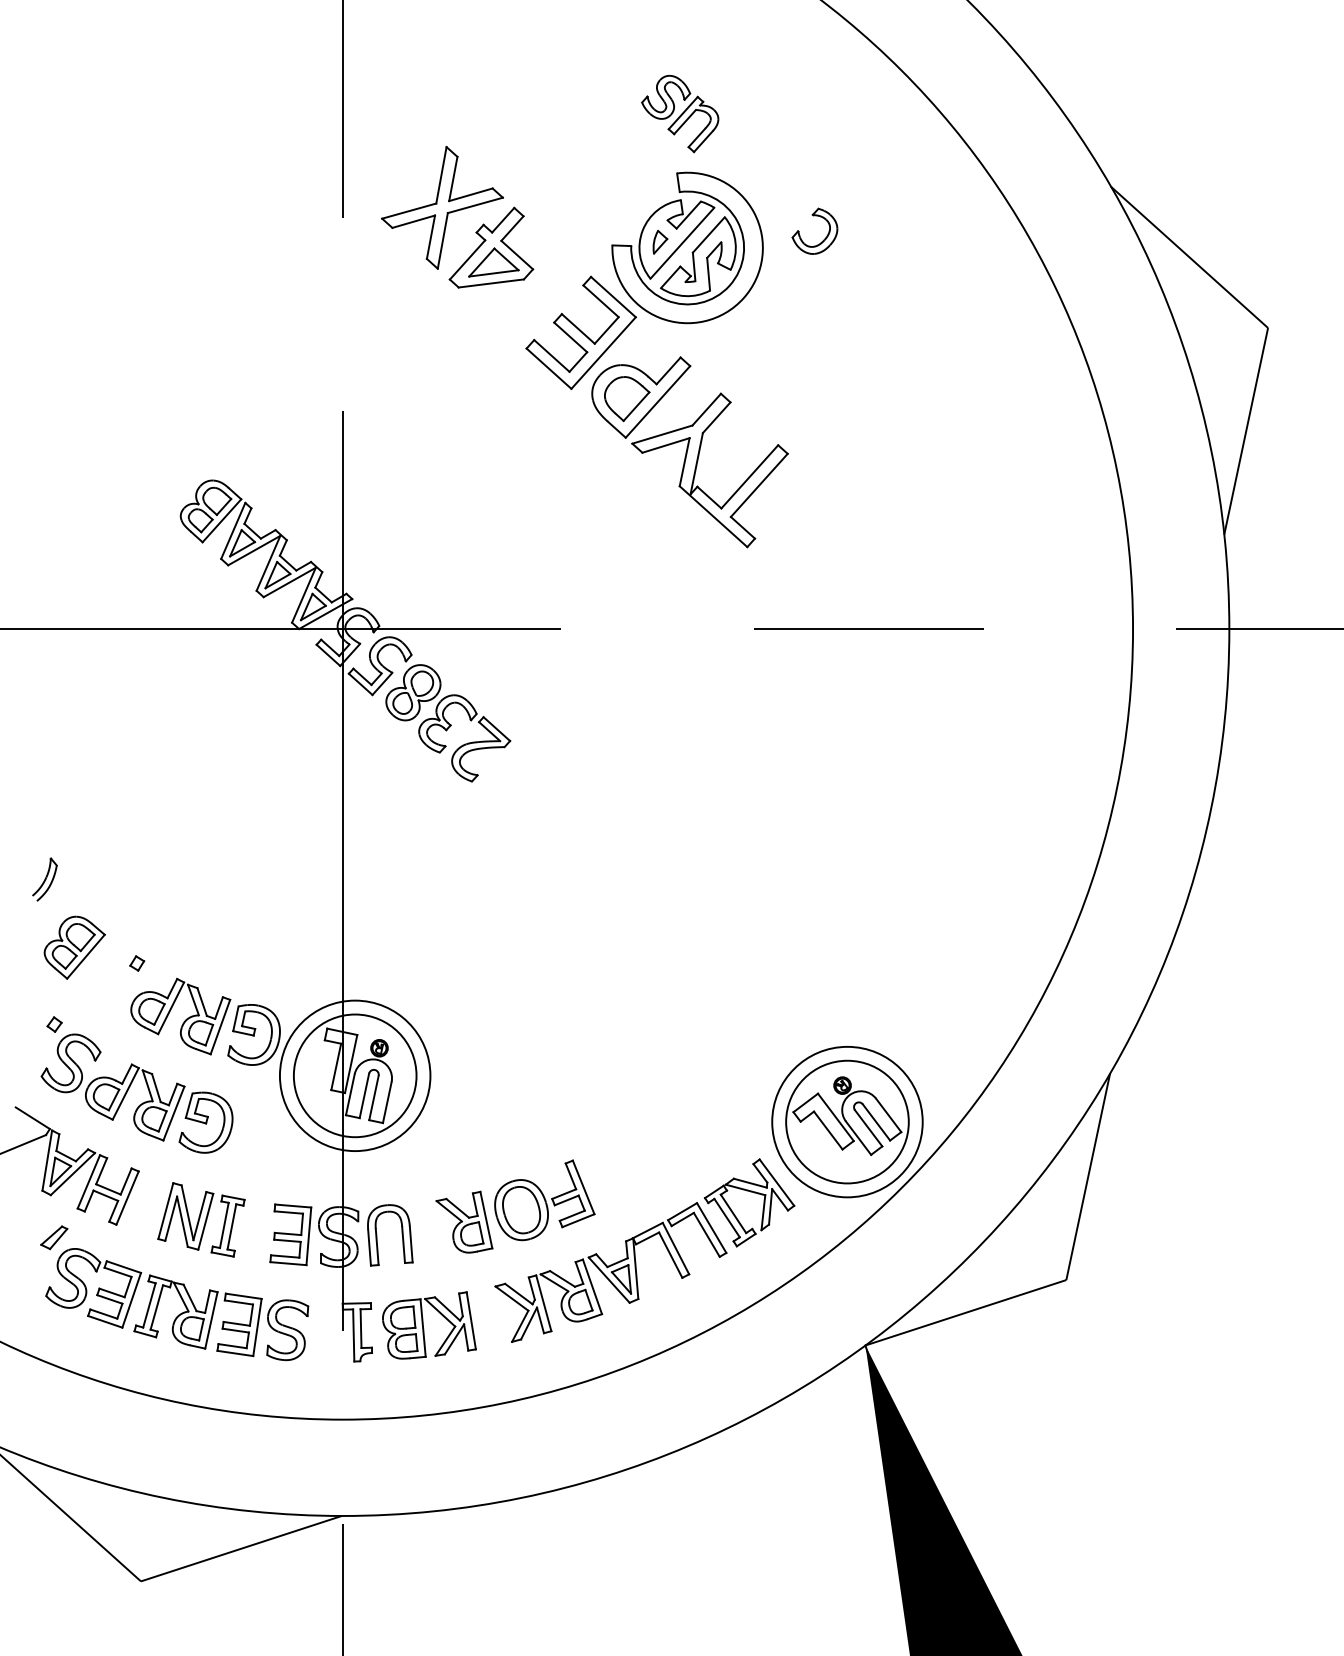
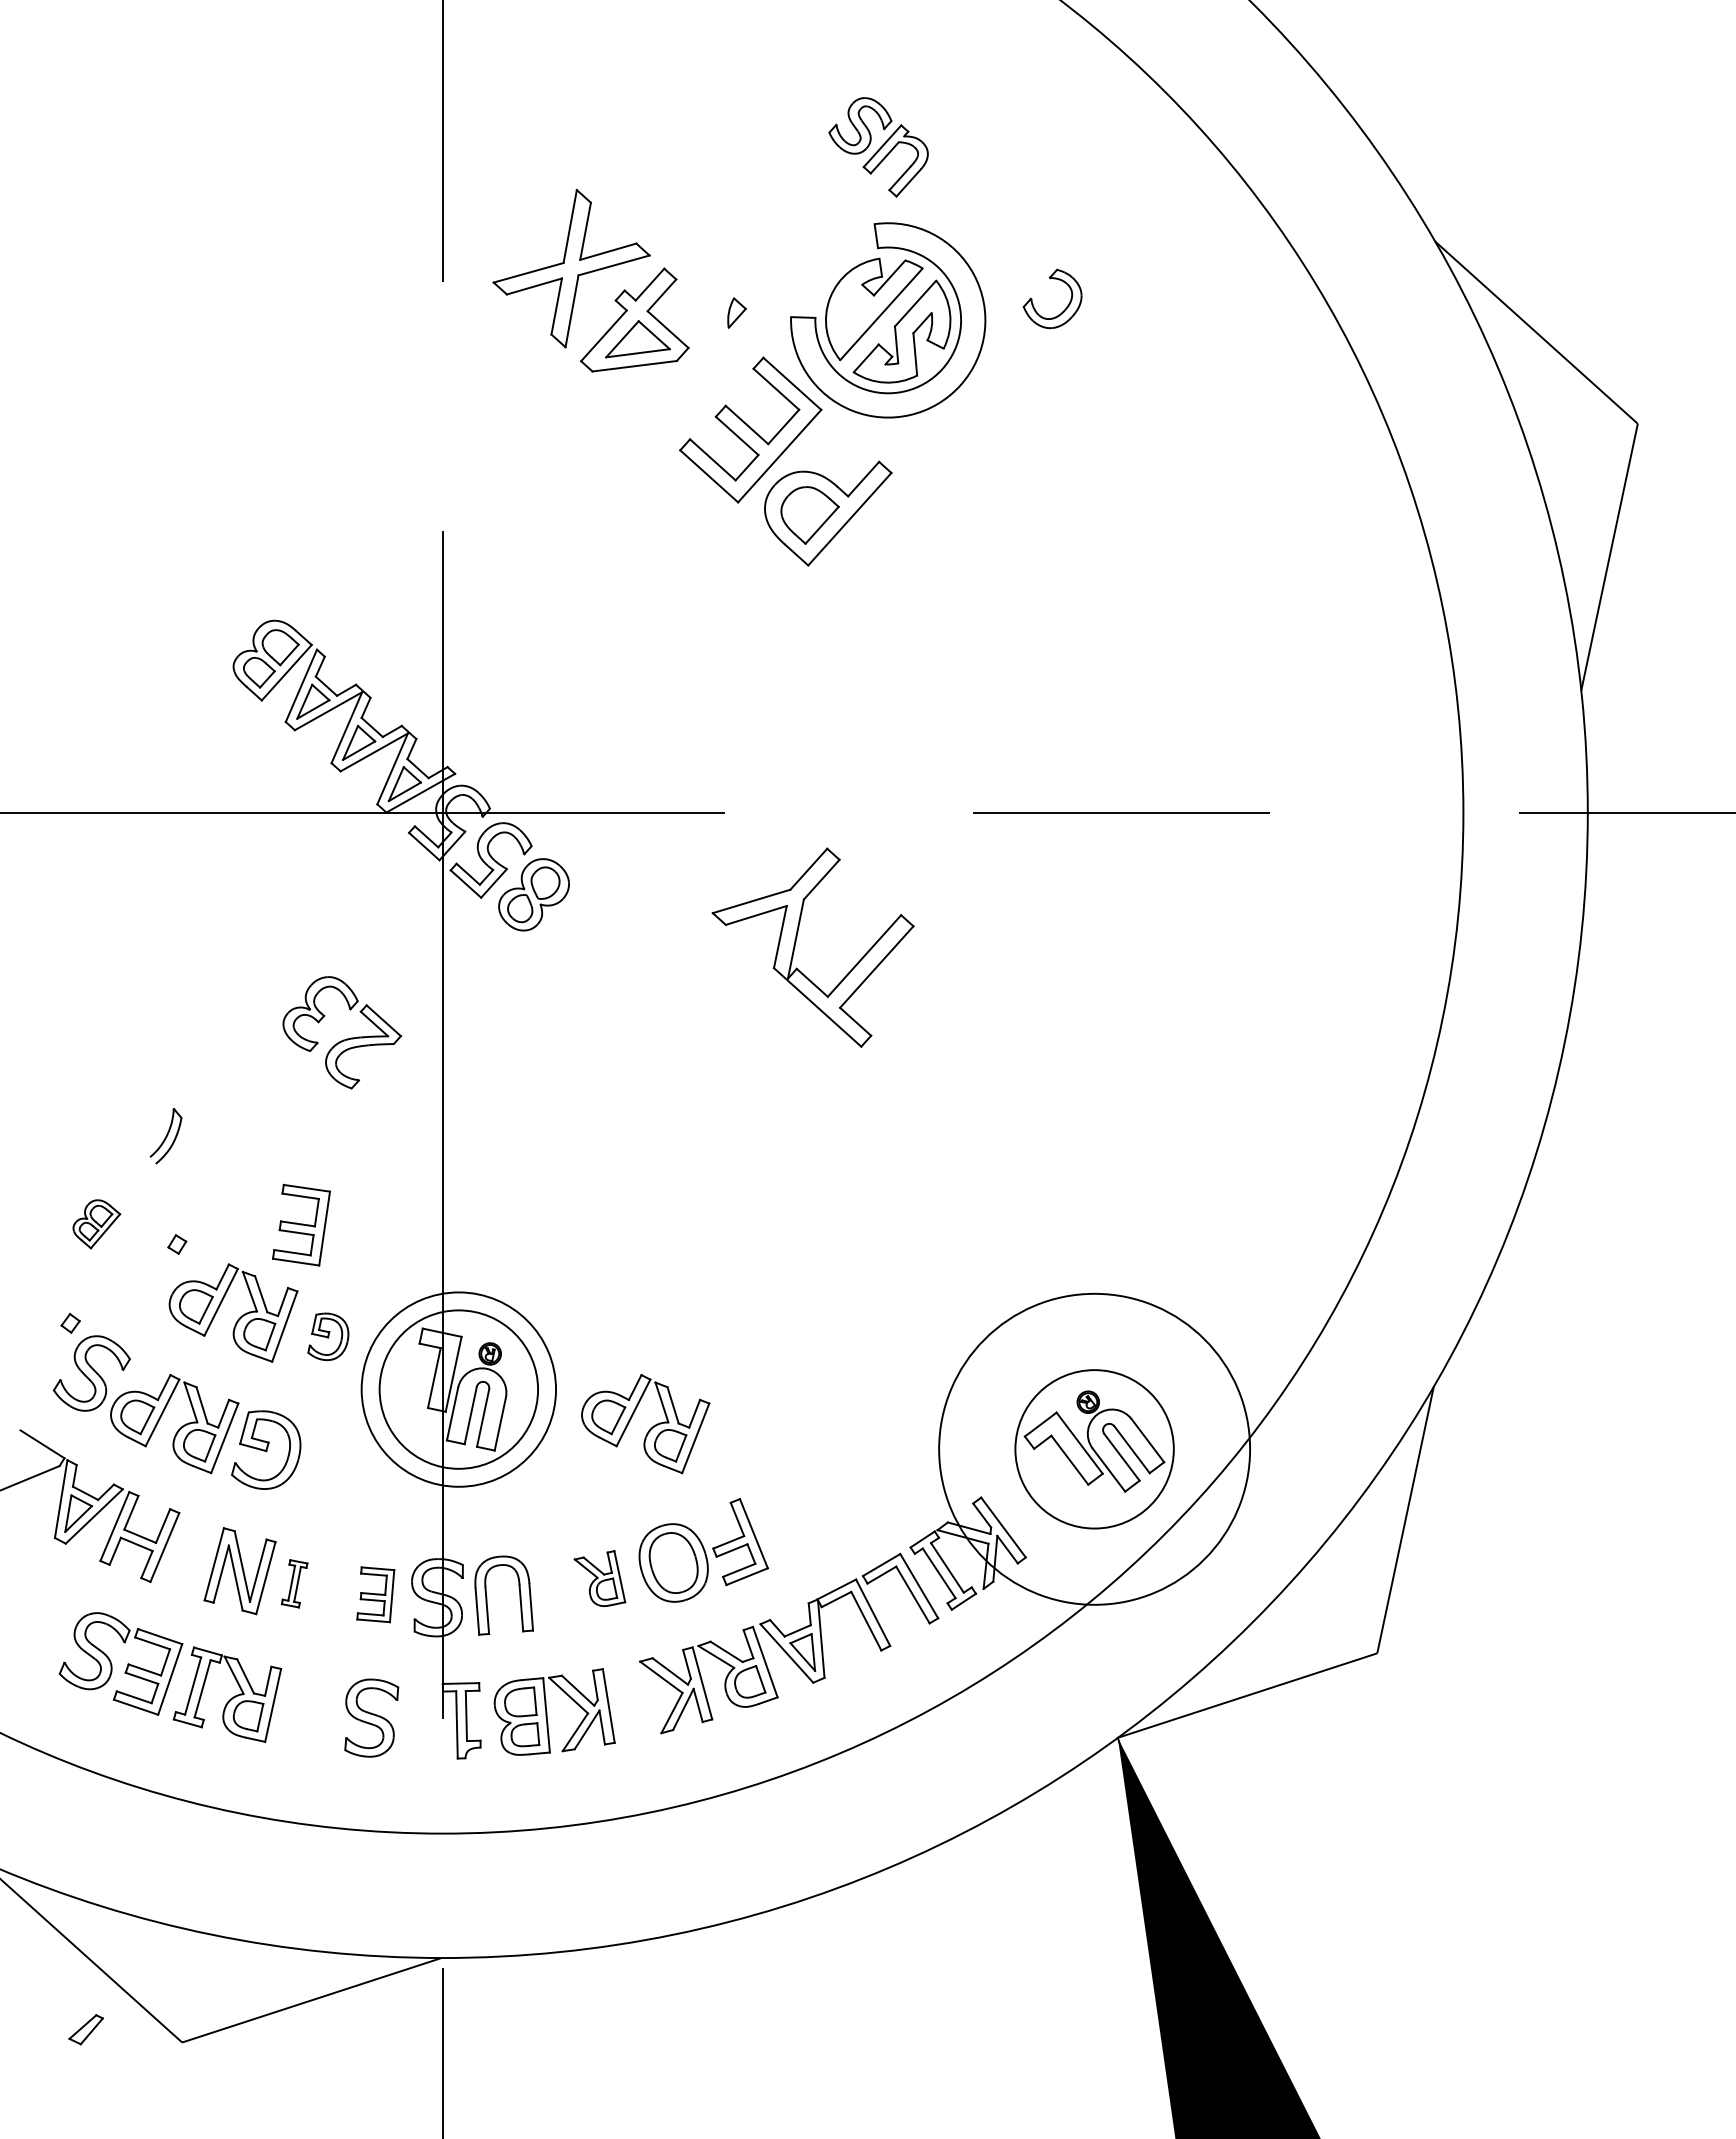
part: (659, 241) -> (736, 312), moved
part: (697, 466) -> (796, 942), moved
part: (465, 743) -> (343, 1039), moved
part: (44, 879) -> (165, 1136), moved
part: (74, 948) -> (96, 1224), size x0.6
part: (254, 1034) -> (328, 1336), size x0.6
part: (503, 1105) -> (650, 1428), added
circle: (847, 1122) -> (1094, 1449), size x1.6
part: (464, 1222) -> (599, 1578), size x0.7
part: (227, 1225) -> (294, 1583), size x0.6
part: (290, 1234) -> (375, 1594), size x0.7
part: (53, 1237) -> (85, 2029), moved
part: (239, 1324) -> (301, 1224), moved

